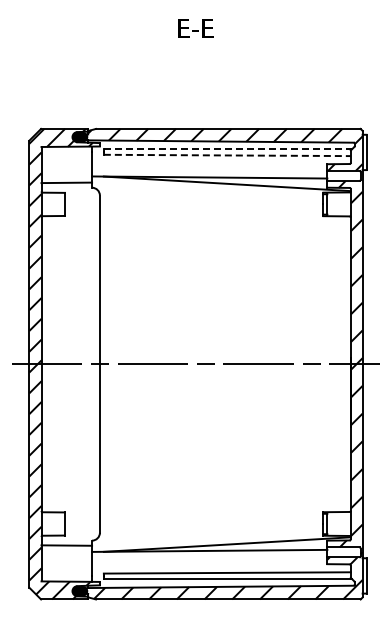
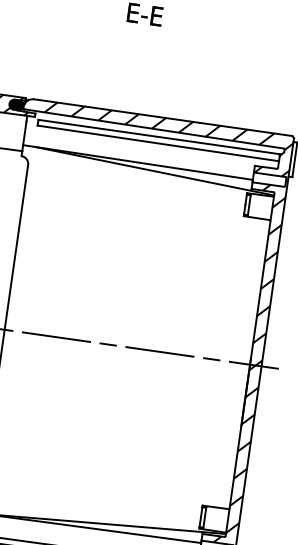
line: (227, 148) -> (159, 136), dashed -> solid
line: (227, 155) -> (158, 143), dashed -> solid

